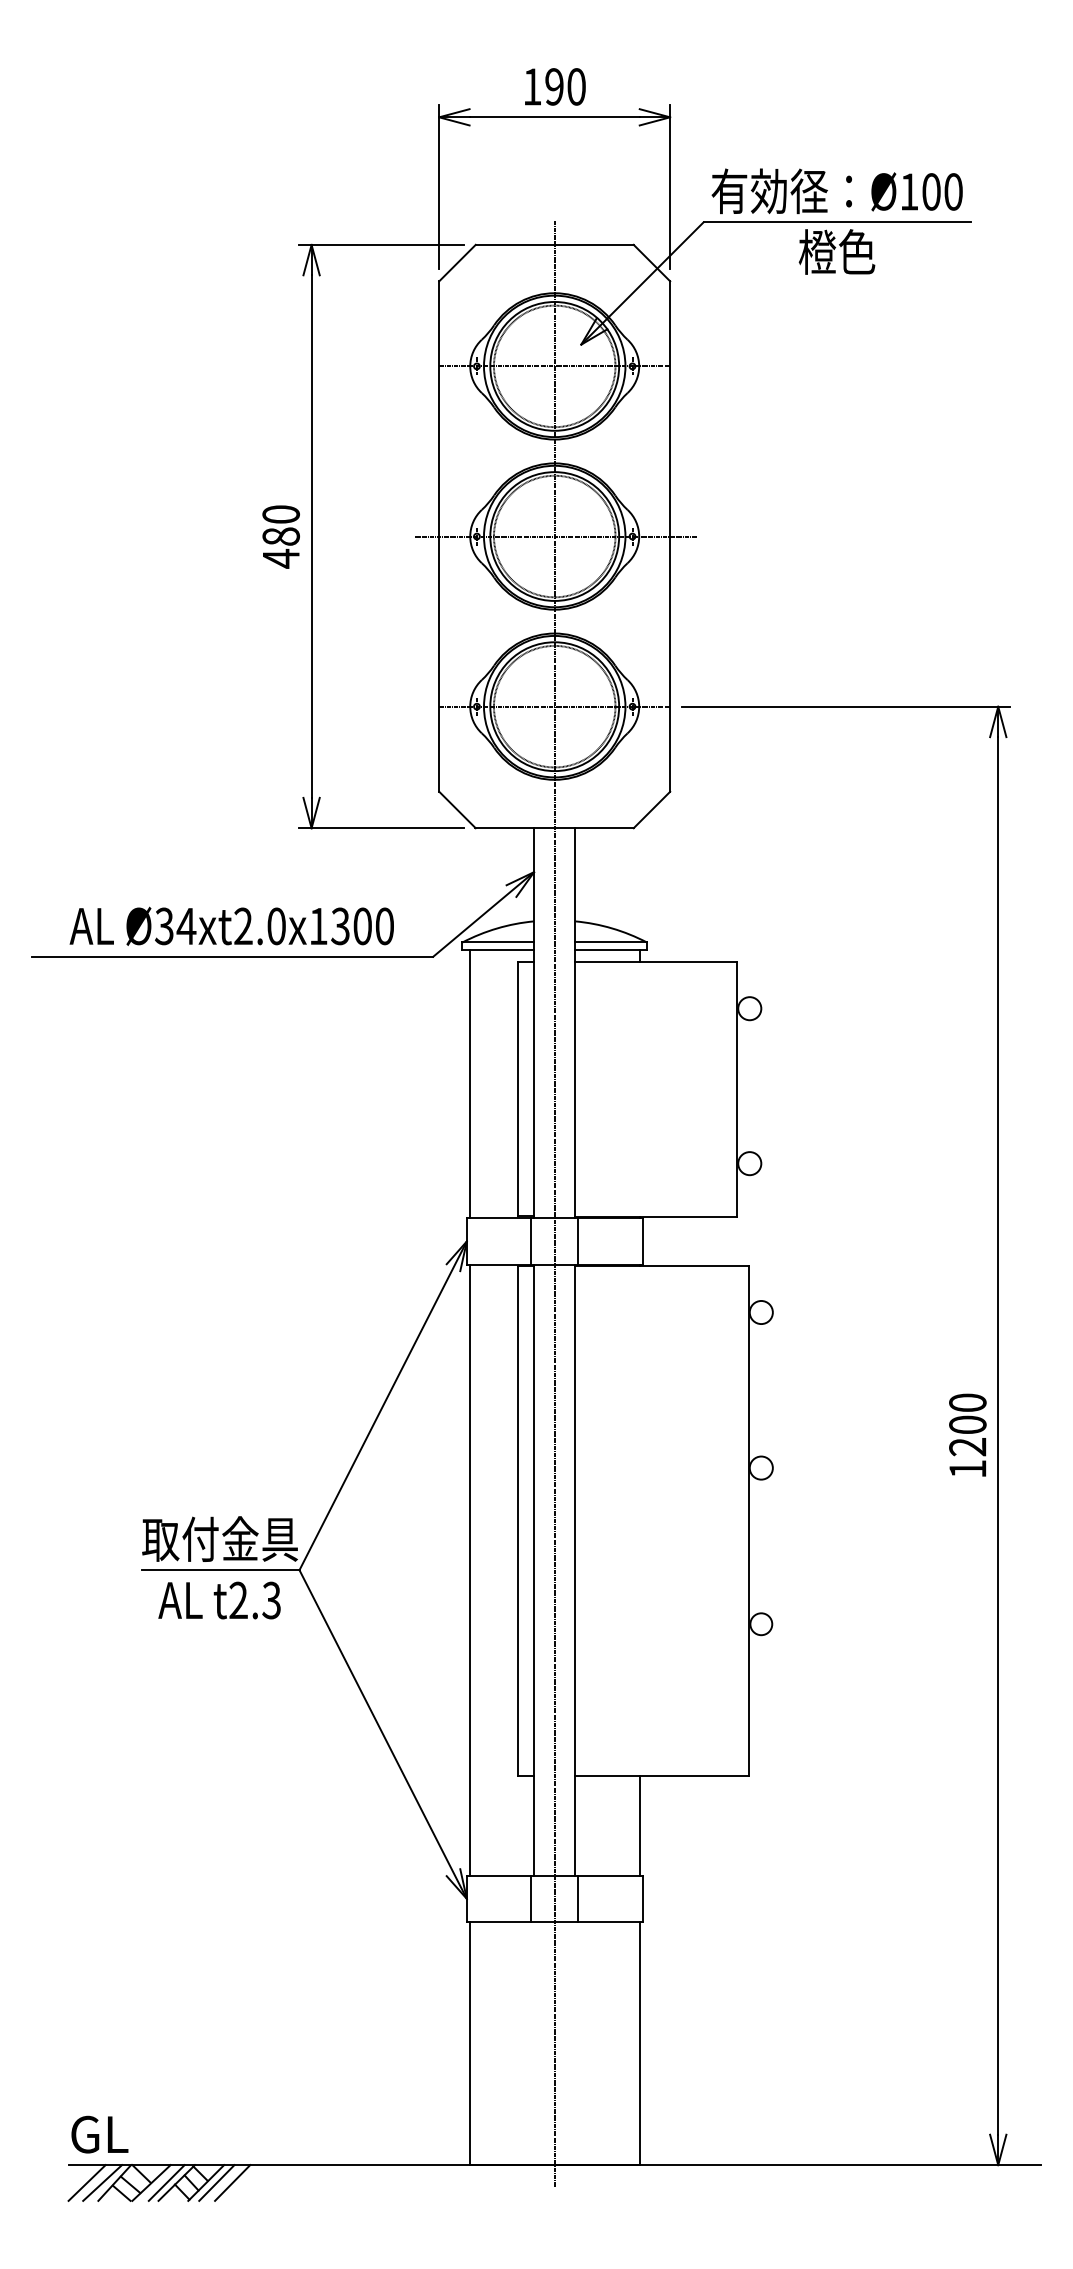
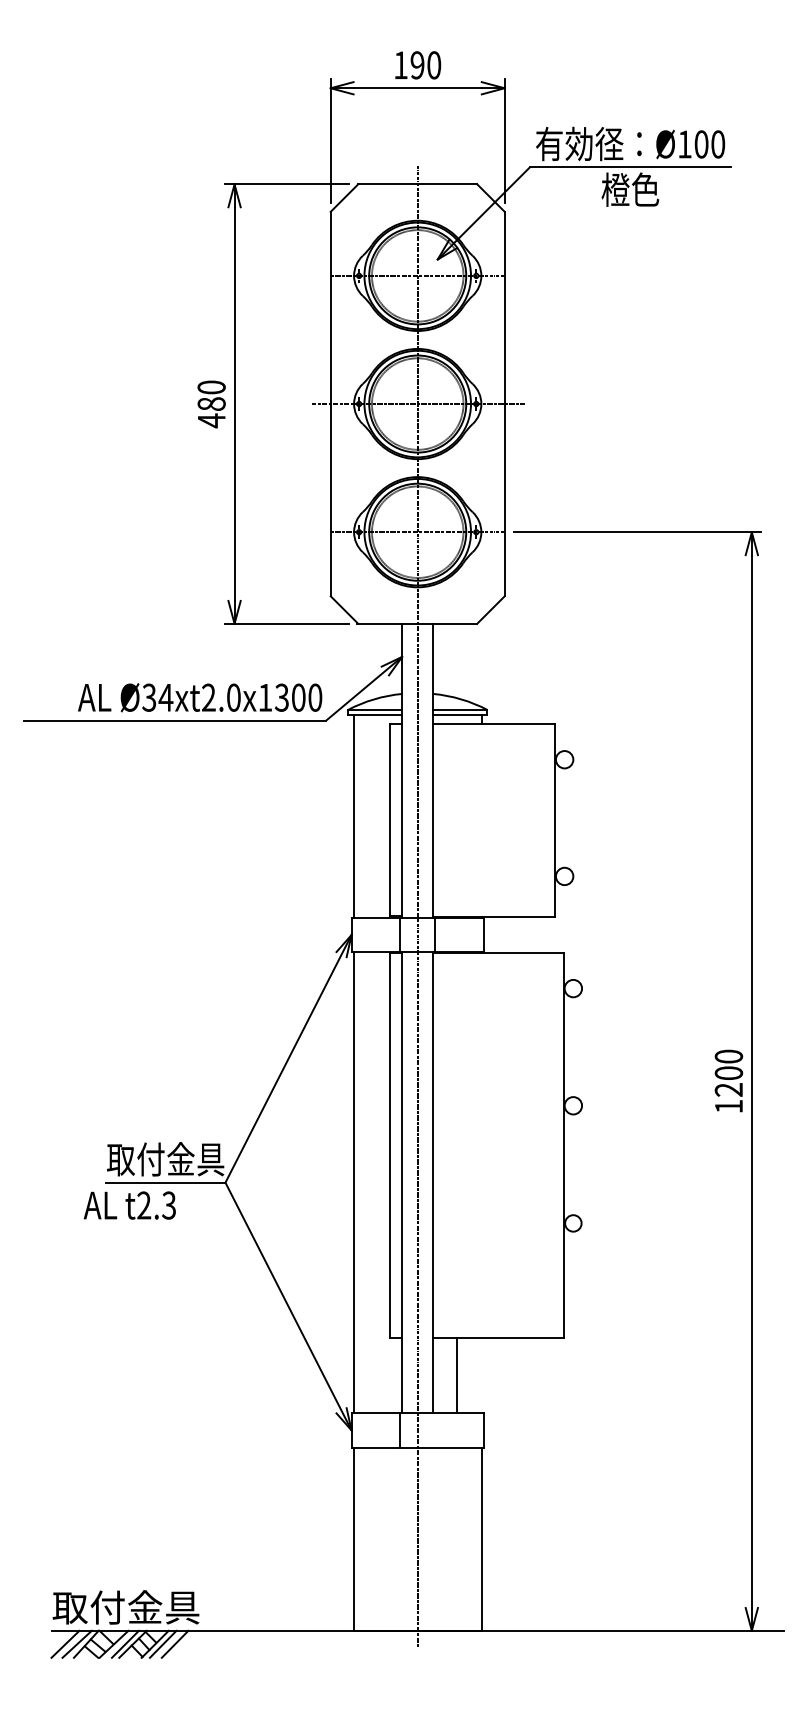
text: (231, 925) -> (199, 697), moved
text: (219, 1600) -> (129, 1205), moved
line: (639, 1825) -> (456, 1375), moved
line: (578, 1898) -> (435, 1430), removed
text: (167, 2133) -> (126, 1607), GL -> 取付金具

